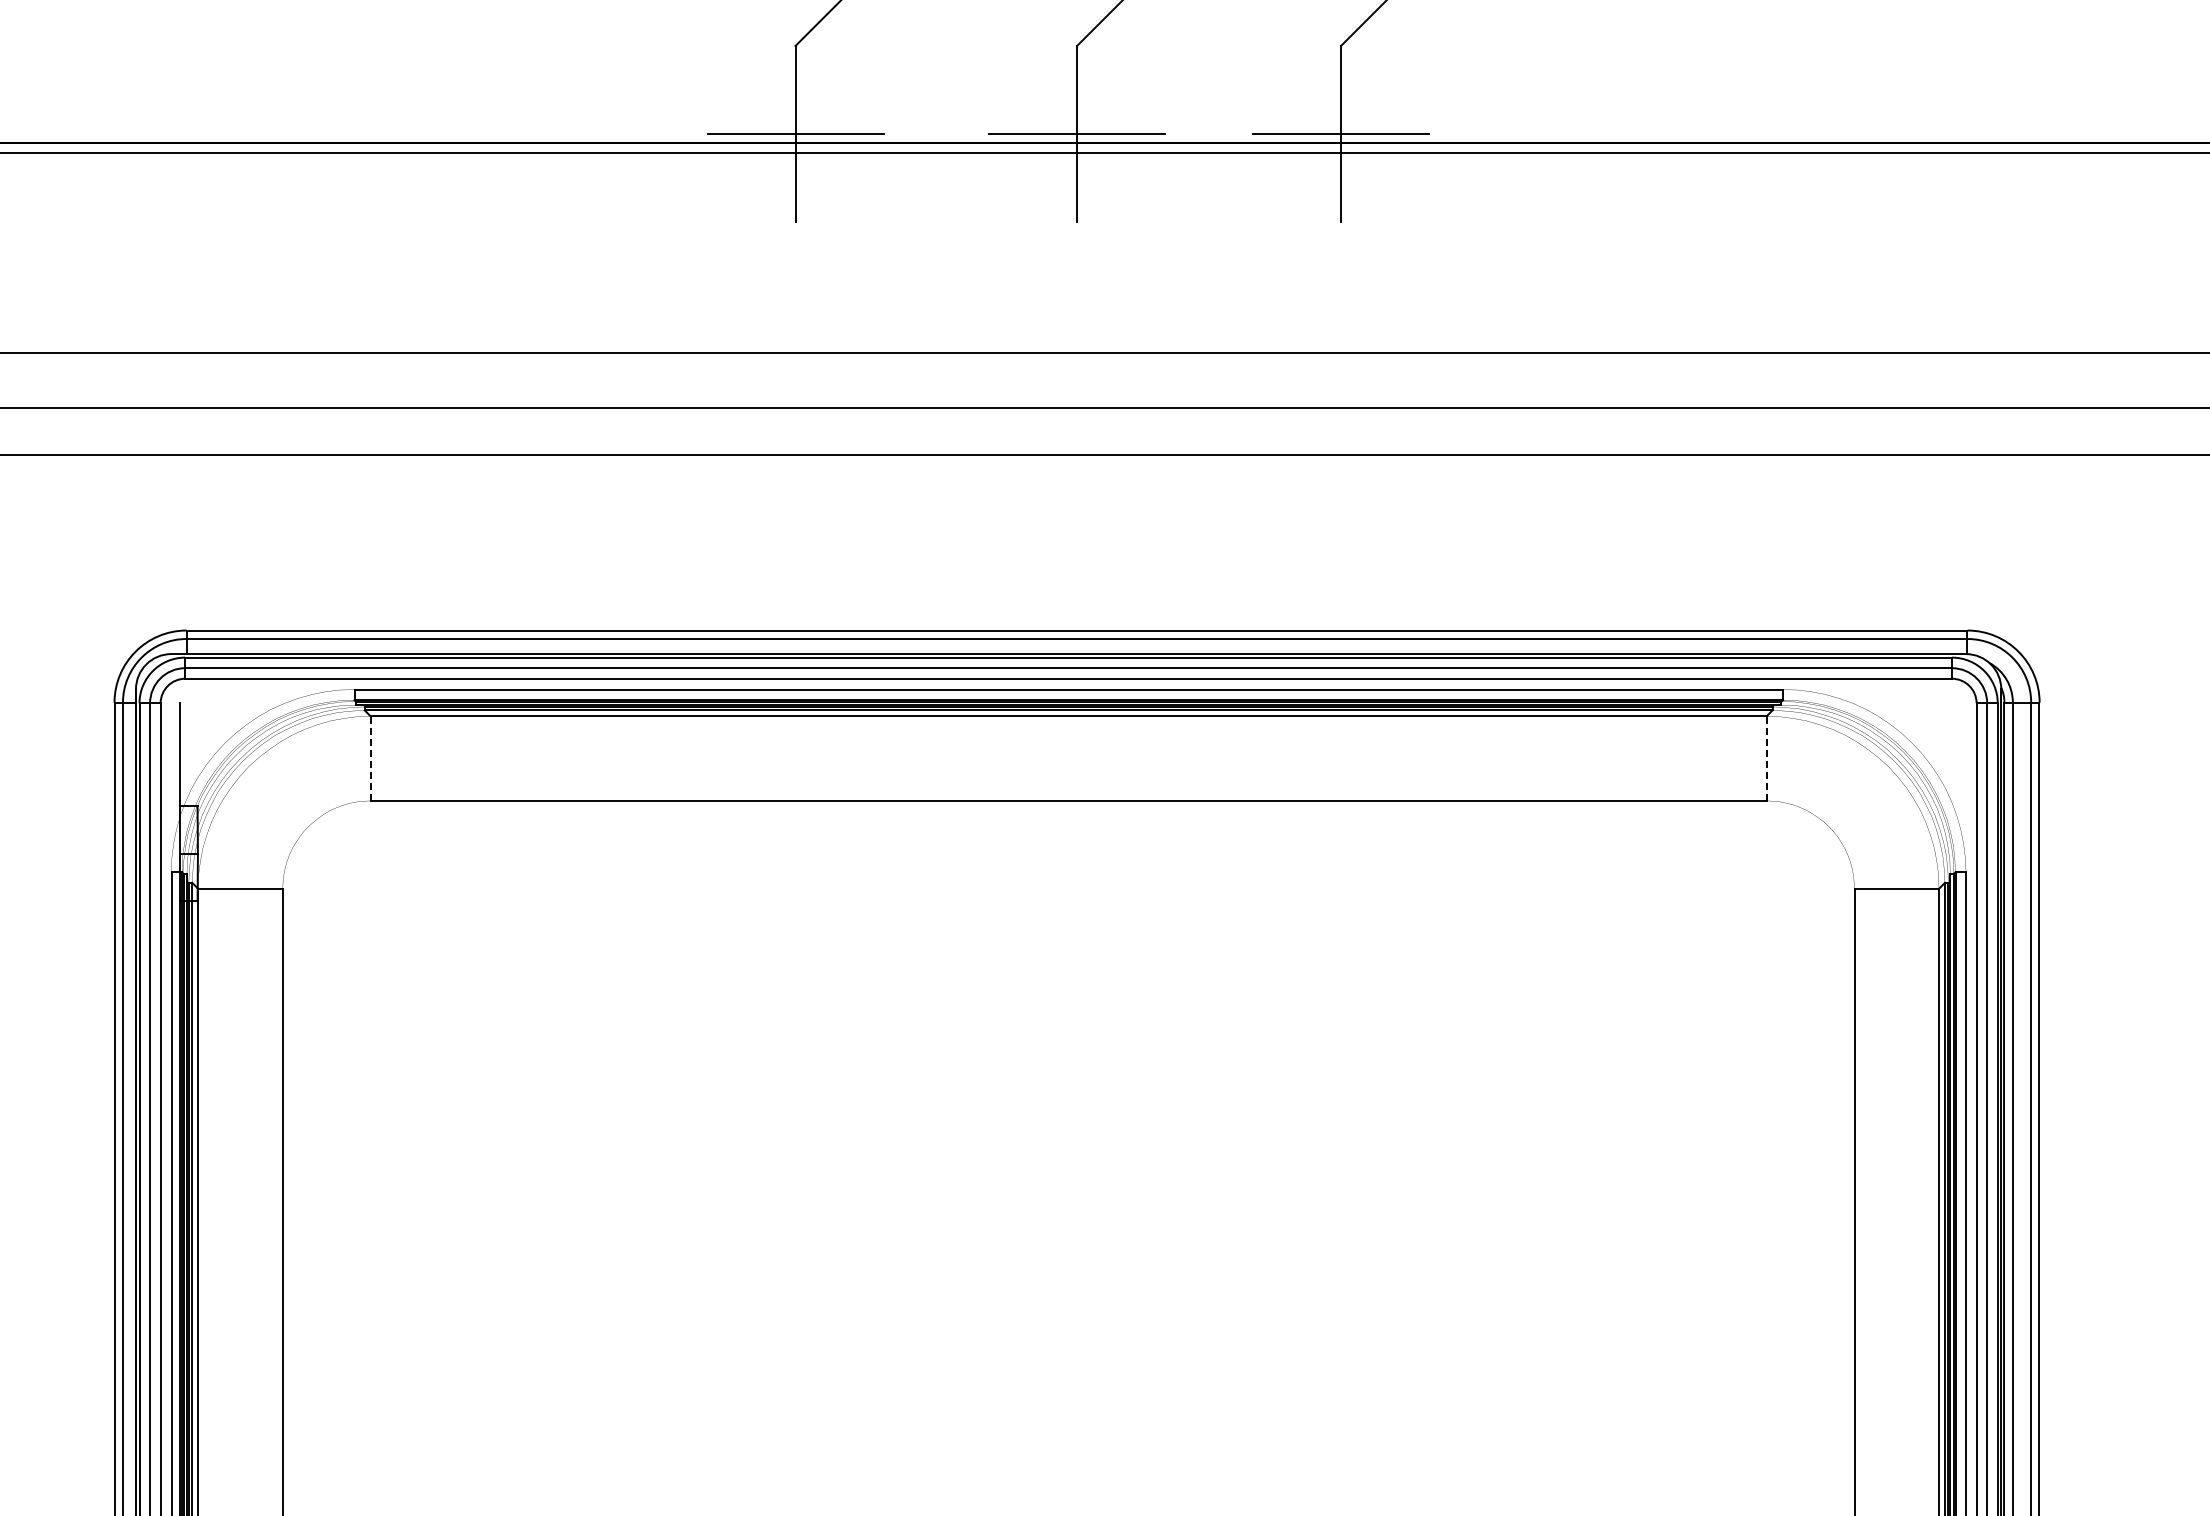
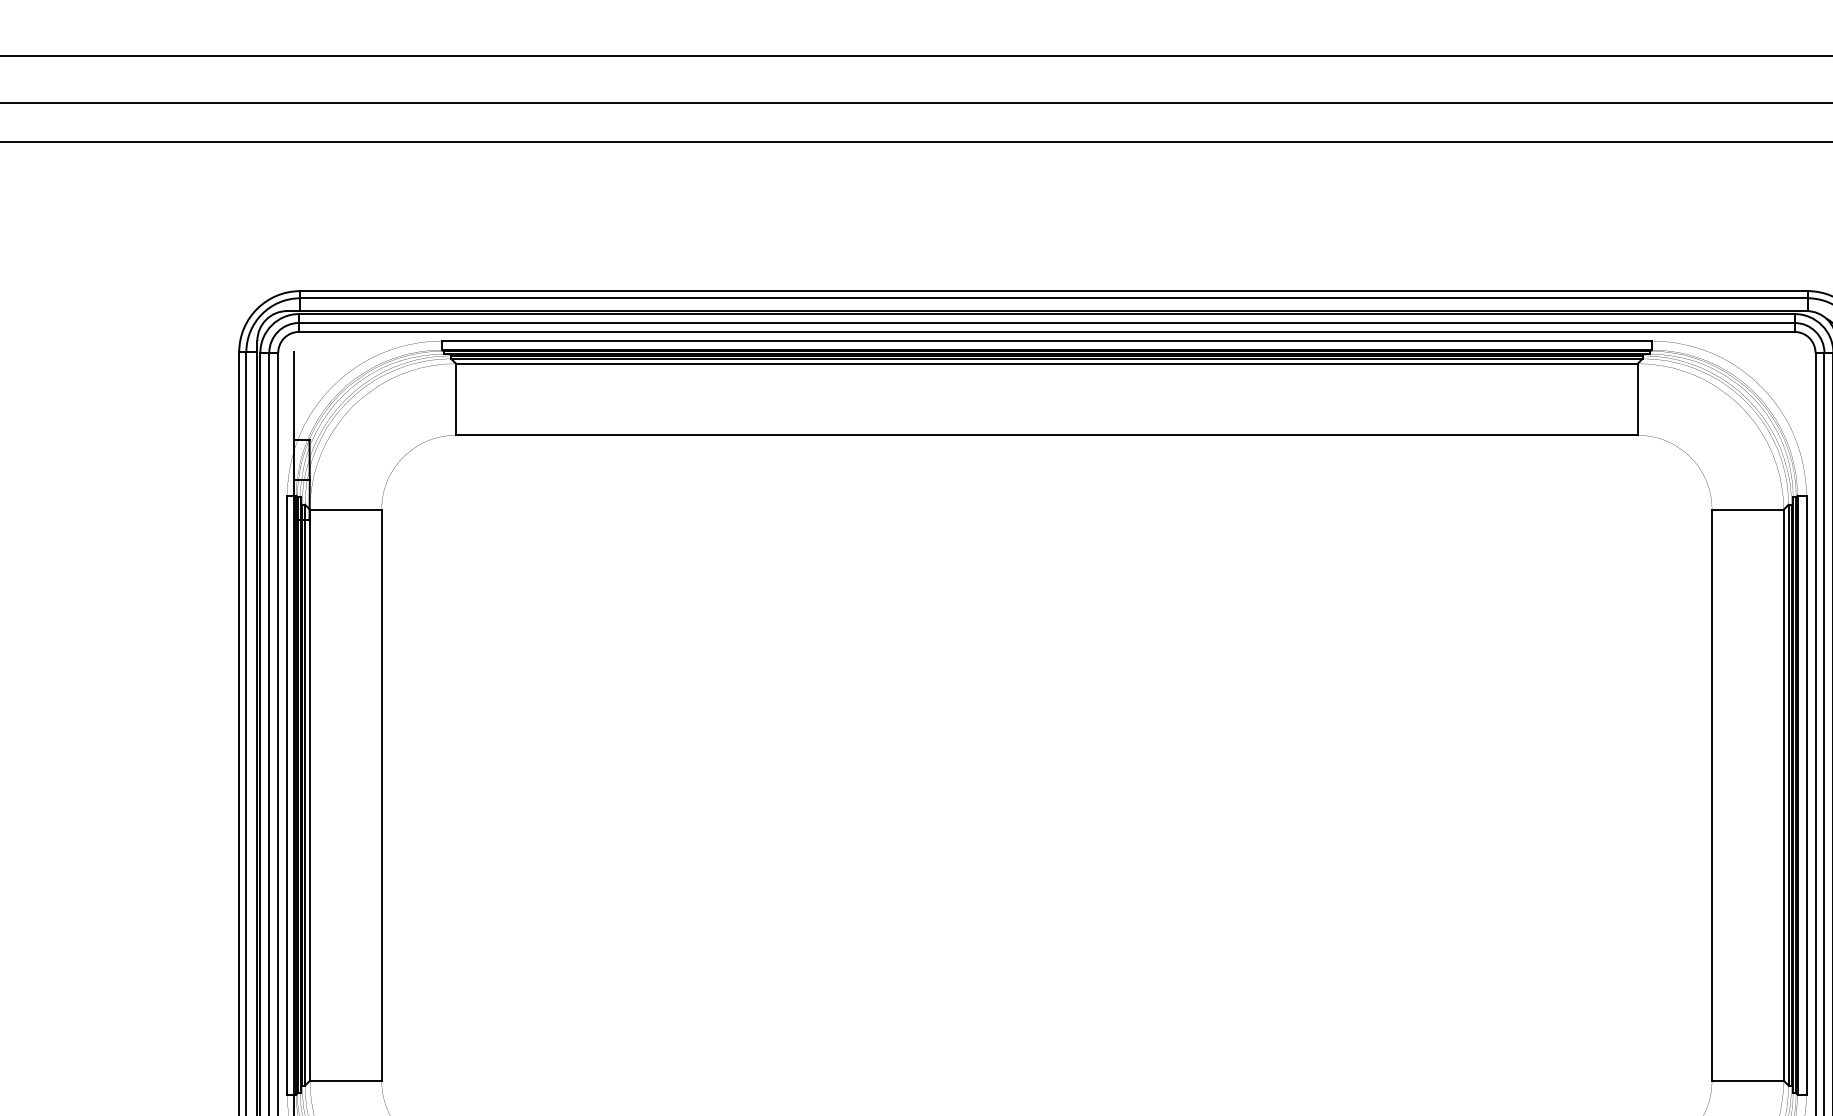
line: (370, 758) -> (455, 399), dashed -> solid
line: (1766, 758) -> (1637, 399), dashed -> solid

